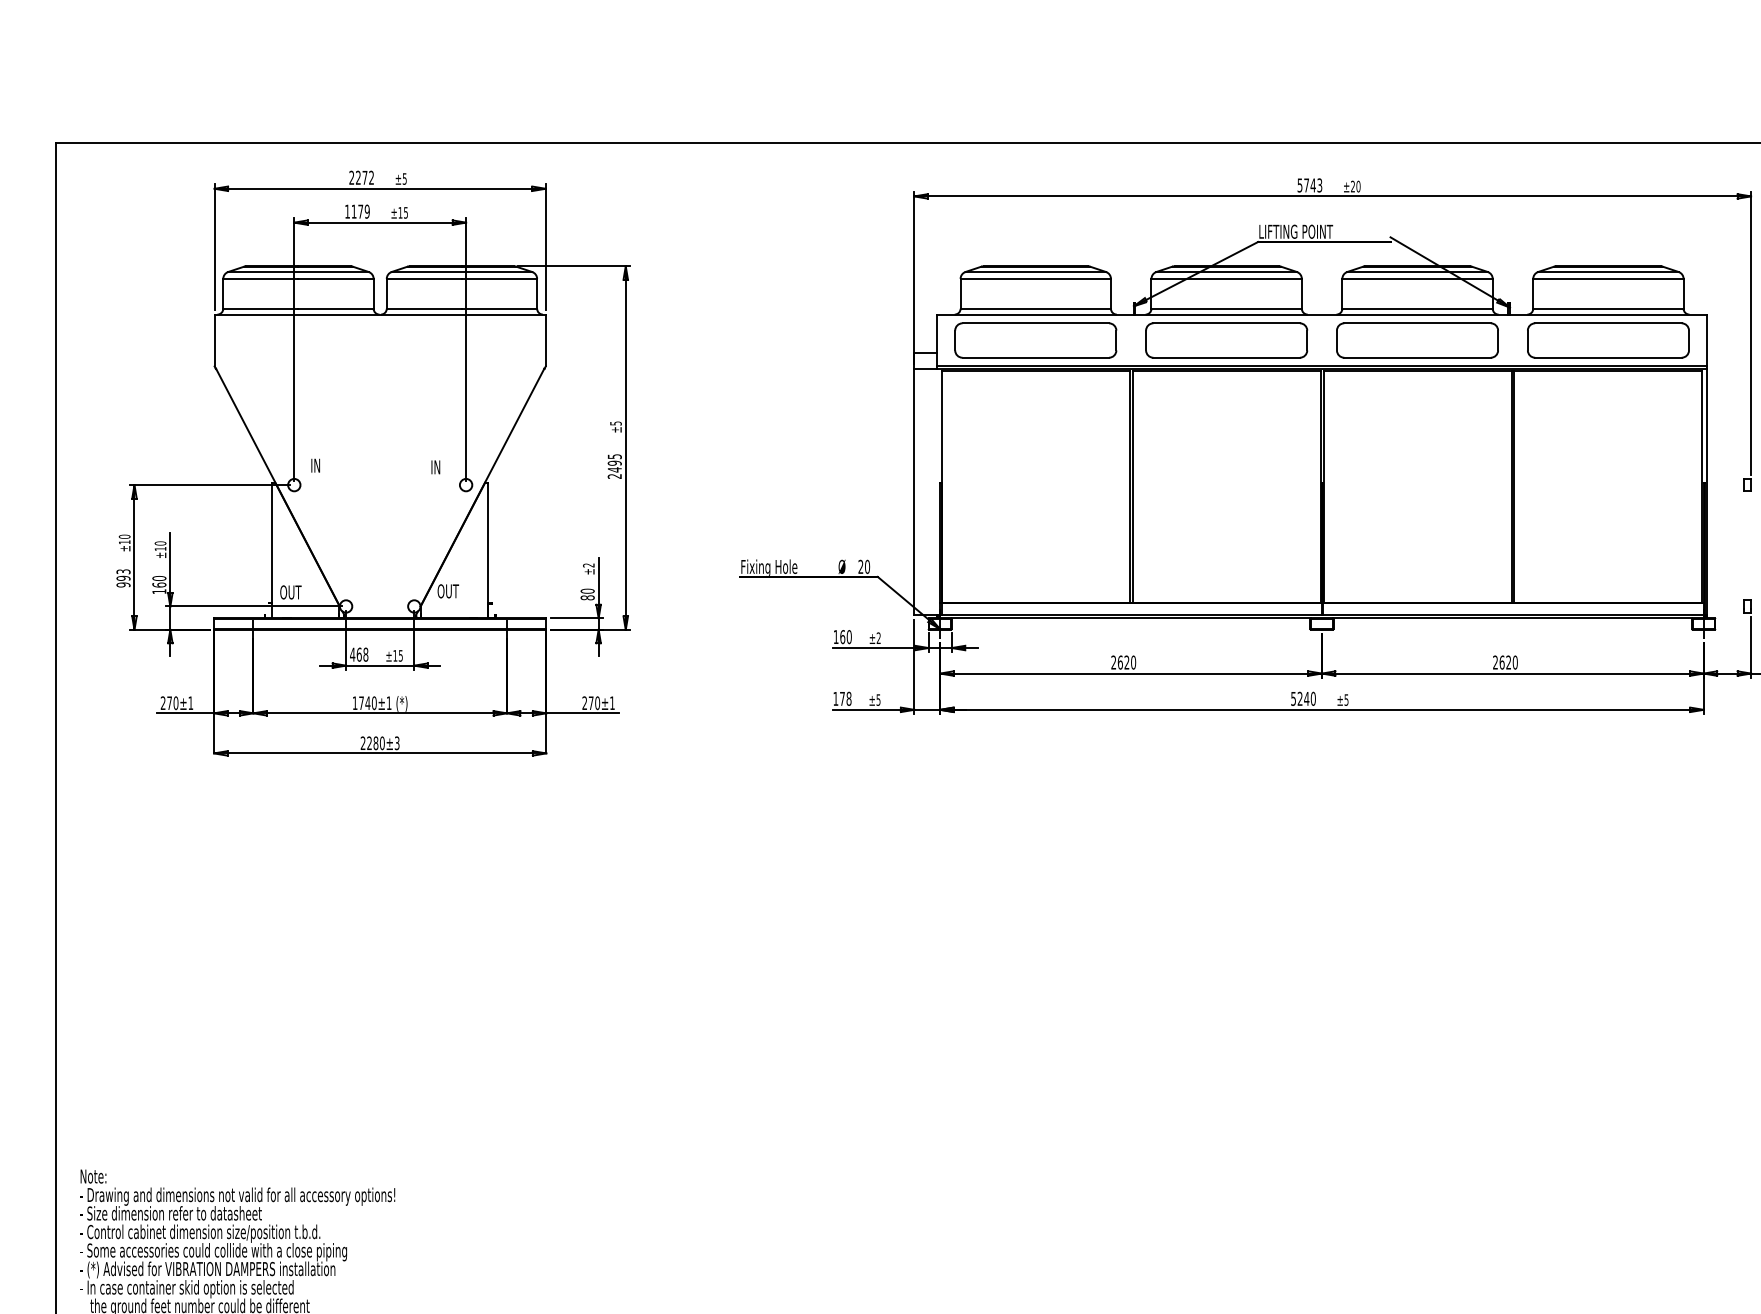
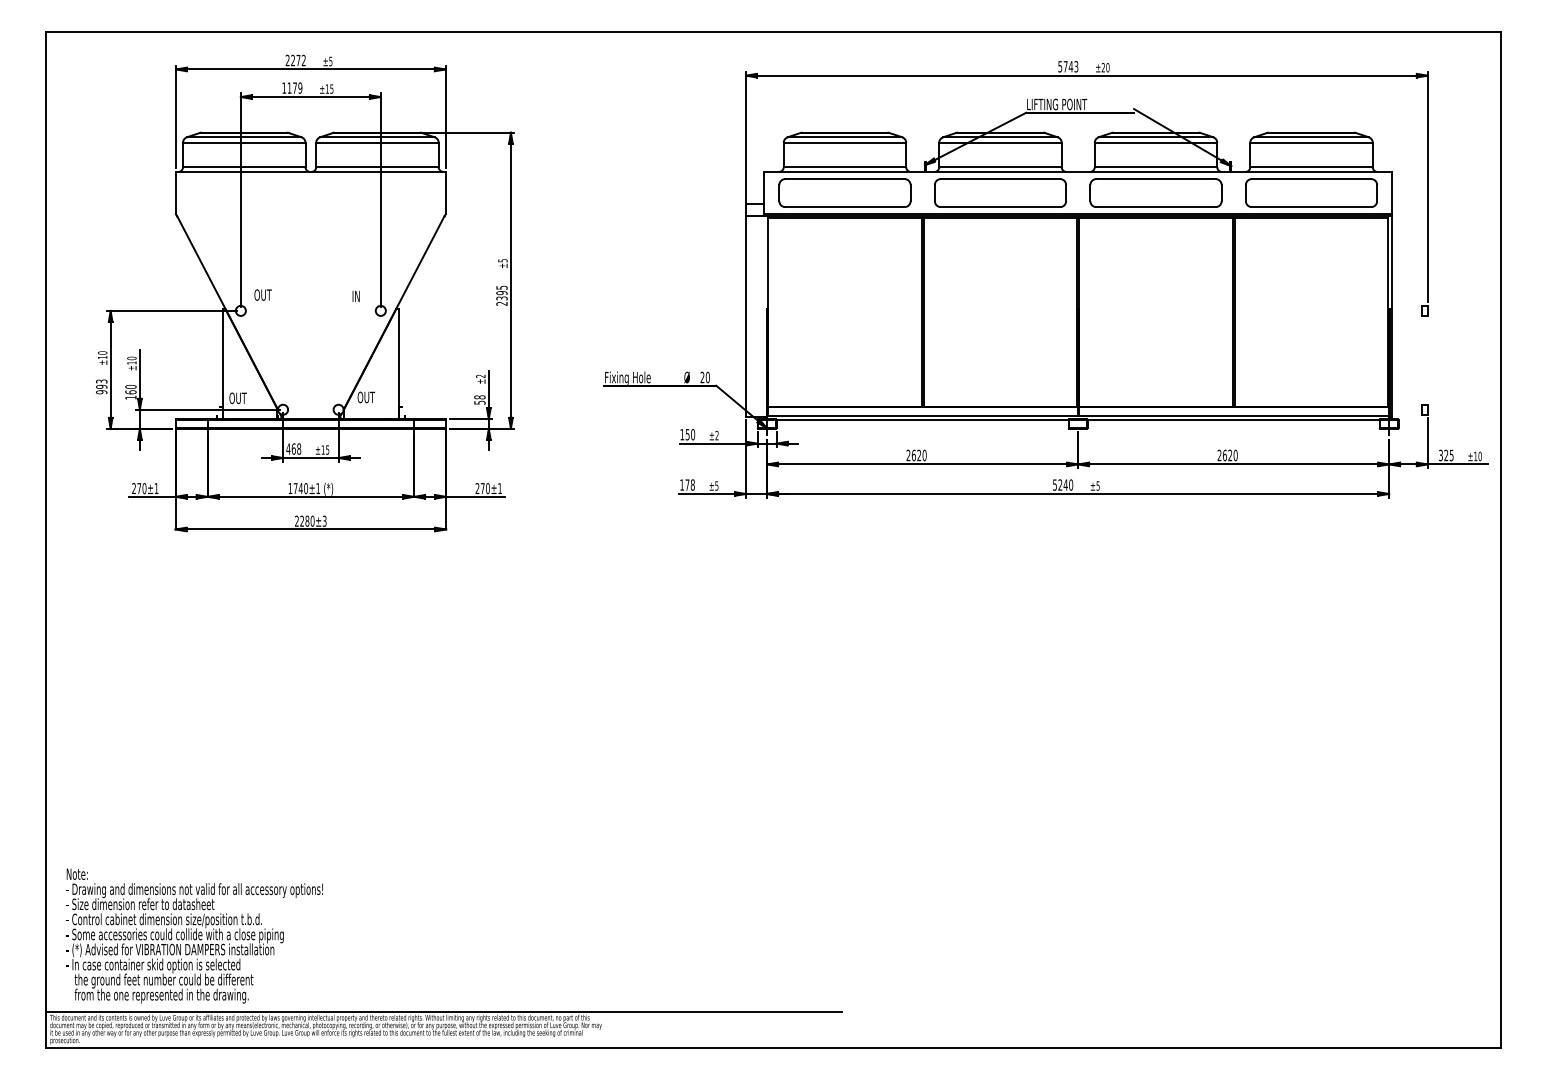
text: (320, 464) -> (262, 294), IN -> OUT
text: (614, 469) -> (501, 298), 2495 -> 2395
text: (587, 593) -> (479, 399), 80 -> 58
text: (842, 636) -> (687, 434), 160 -> 150

